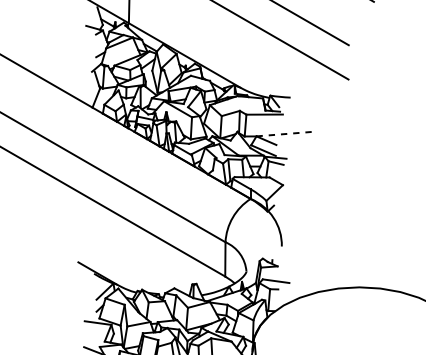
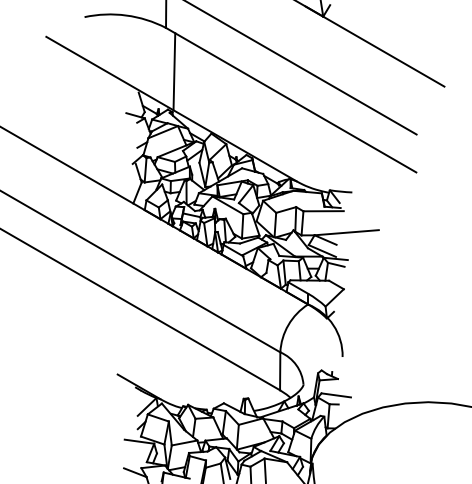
line: (286, 133) -> (347, 232), dashed -> solid

